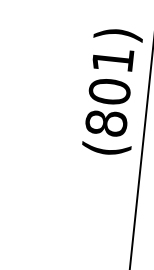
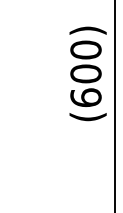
text: (109, 91) -> (85, 73), (801) -> (600)

